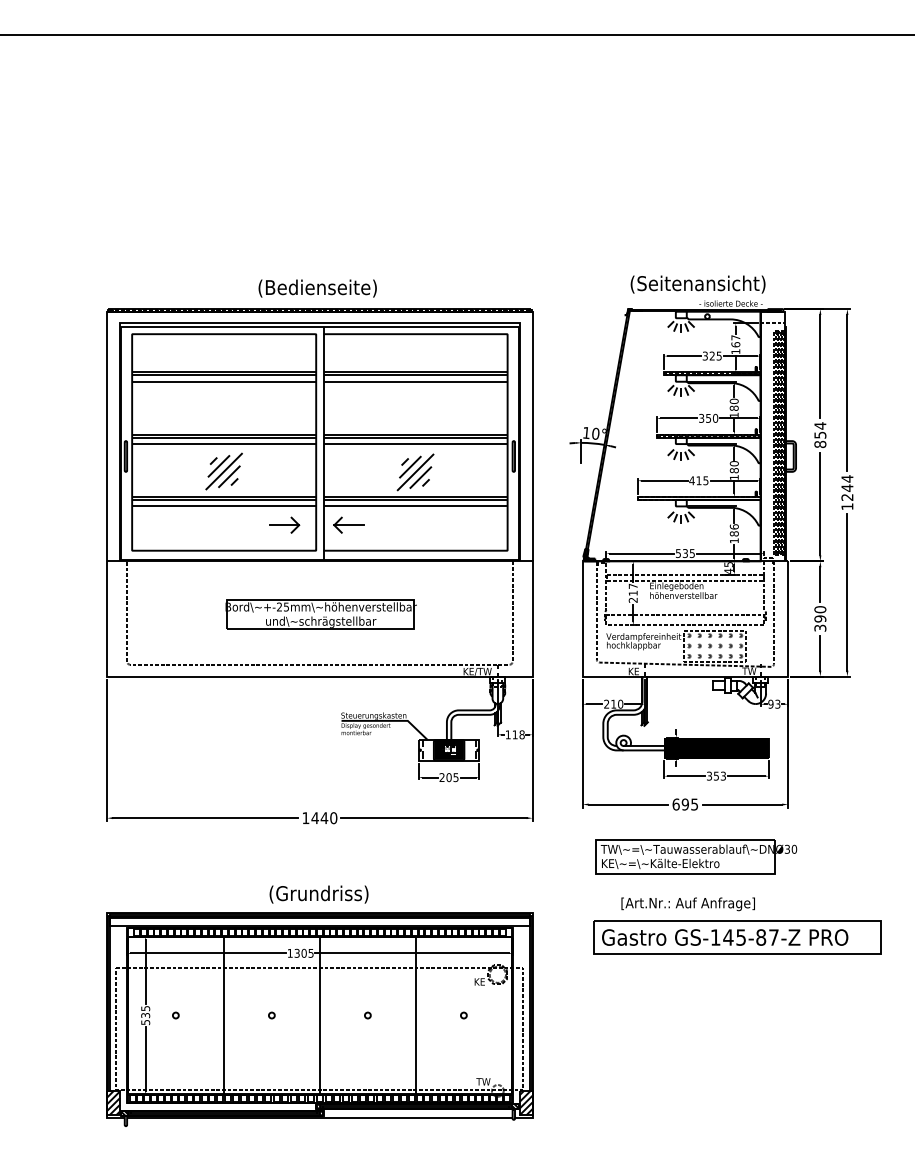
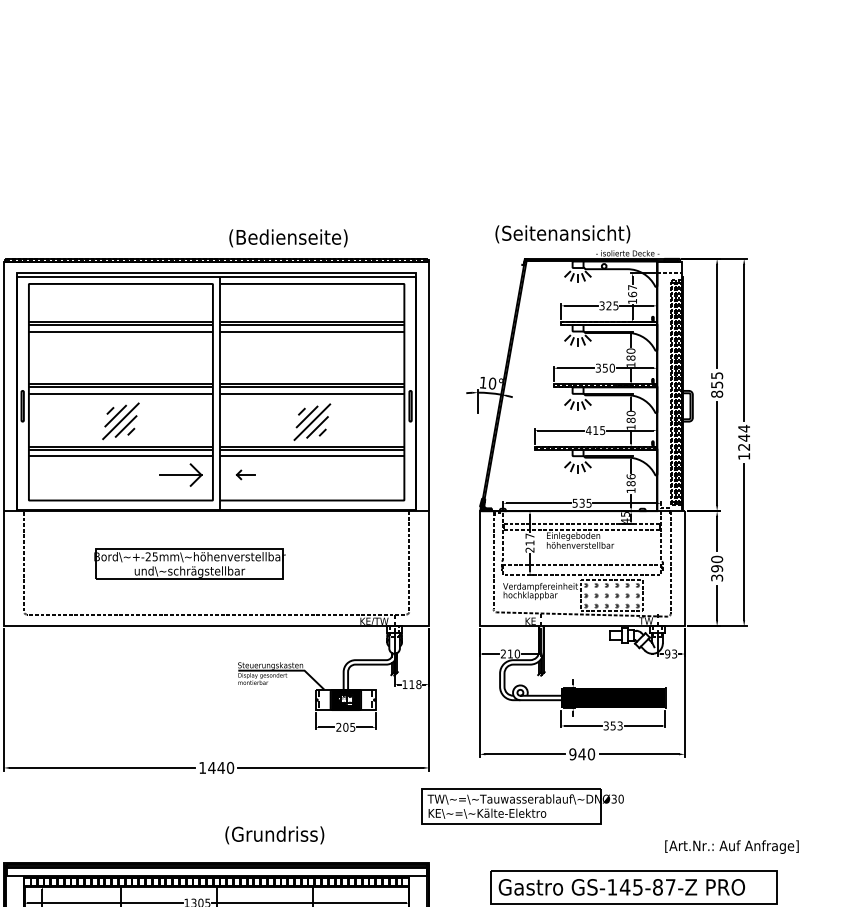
text: (697, 284) -> (562, 234), moved
text: (317, 288) -> (288, 238), moved
text: (820, 425) -> (717, 375), 854 -> 855
part: (284, 524) -> (181, 474), size x1.4
part: (348, 524) -> (245, 474), size x0.6
part: (320, 614) -> (189, 564), moved
text: (685, 804) -> (582, 754), 695 -> 940
part: (696, 856) -> (523, 806), moved
text: (318, 894) -> (274, 835), moved
text: (687, 904) -> (731, 847), moved

